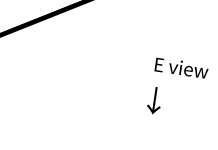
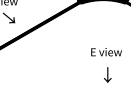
text: (154, 99) -> (107, 74), moved

